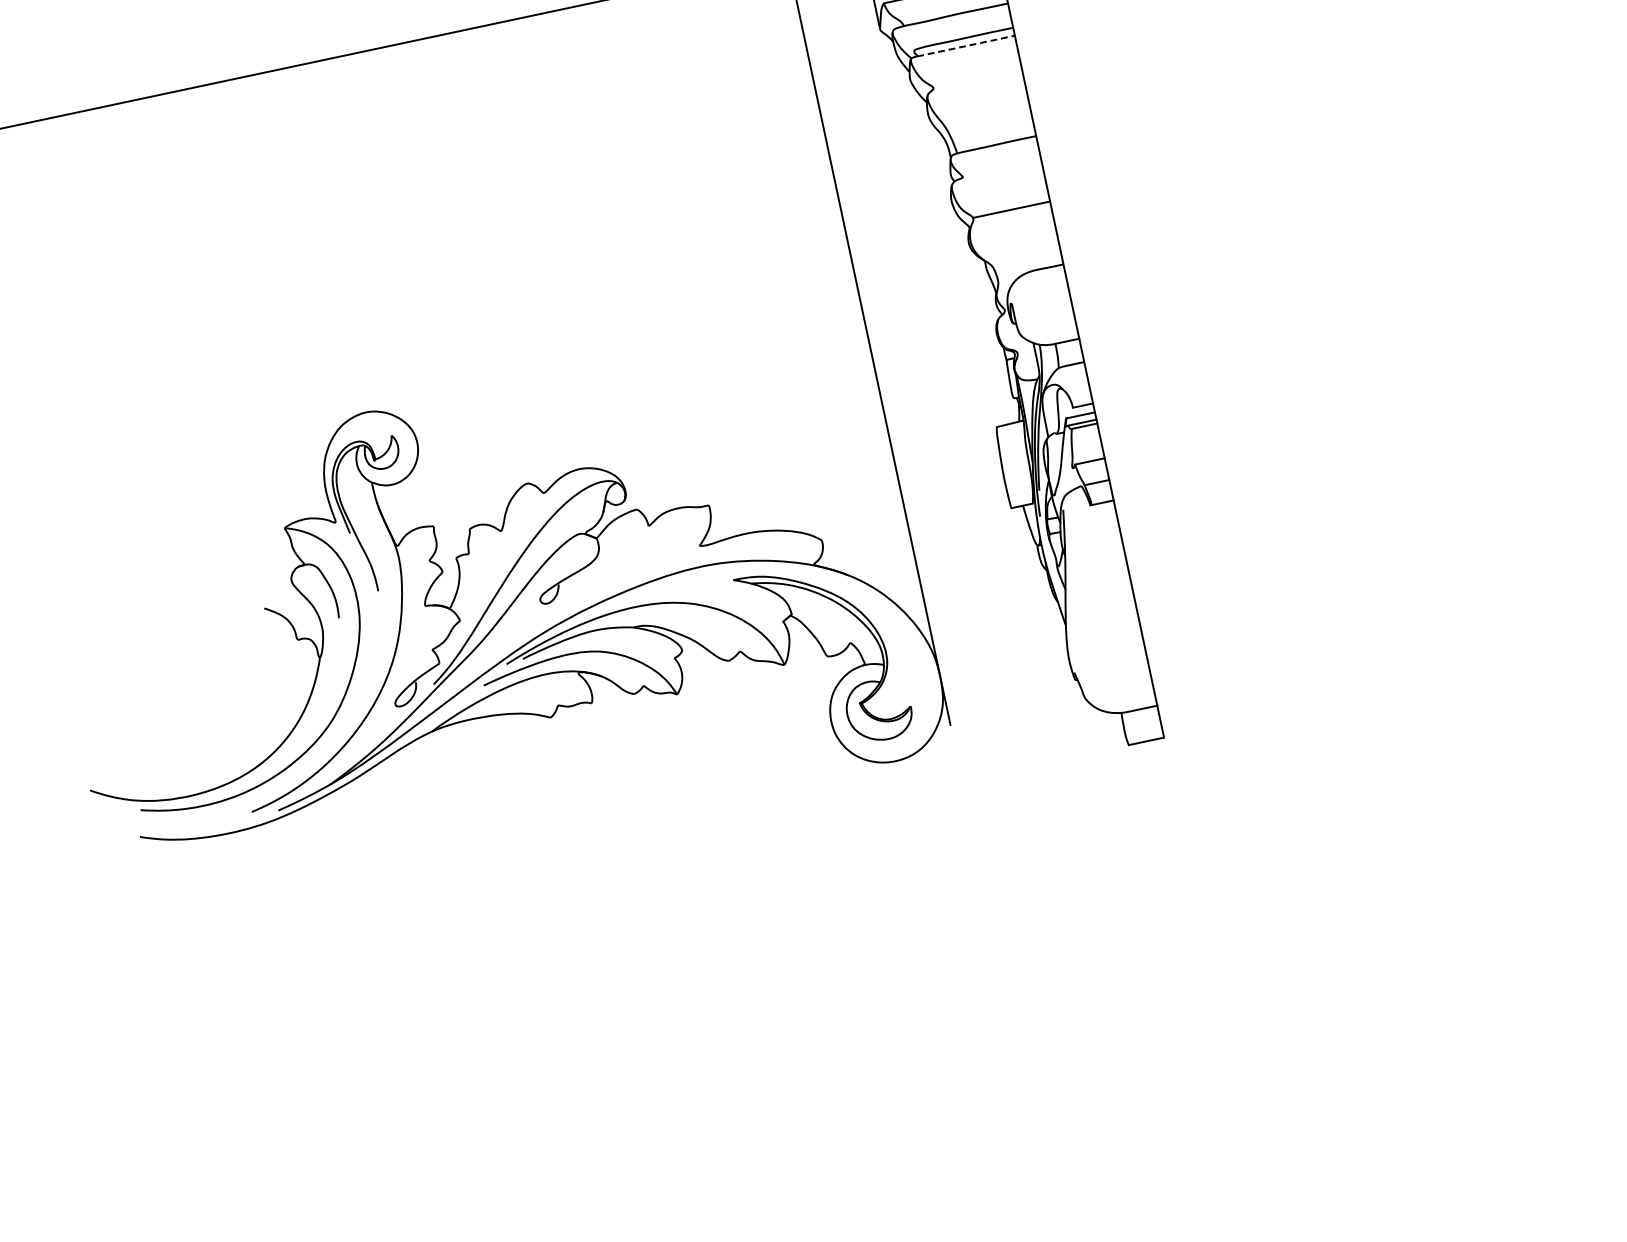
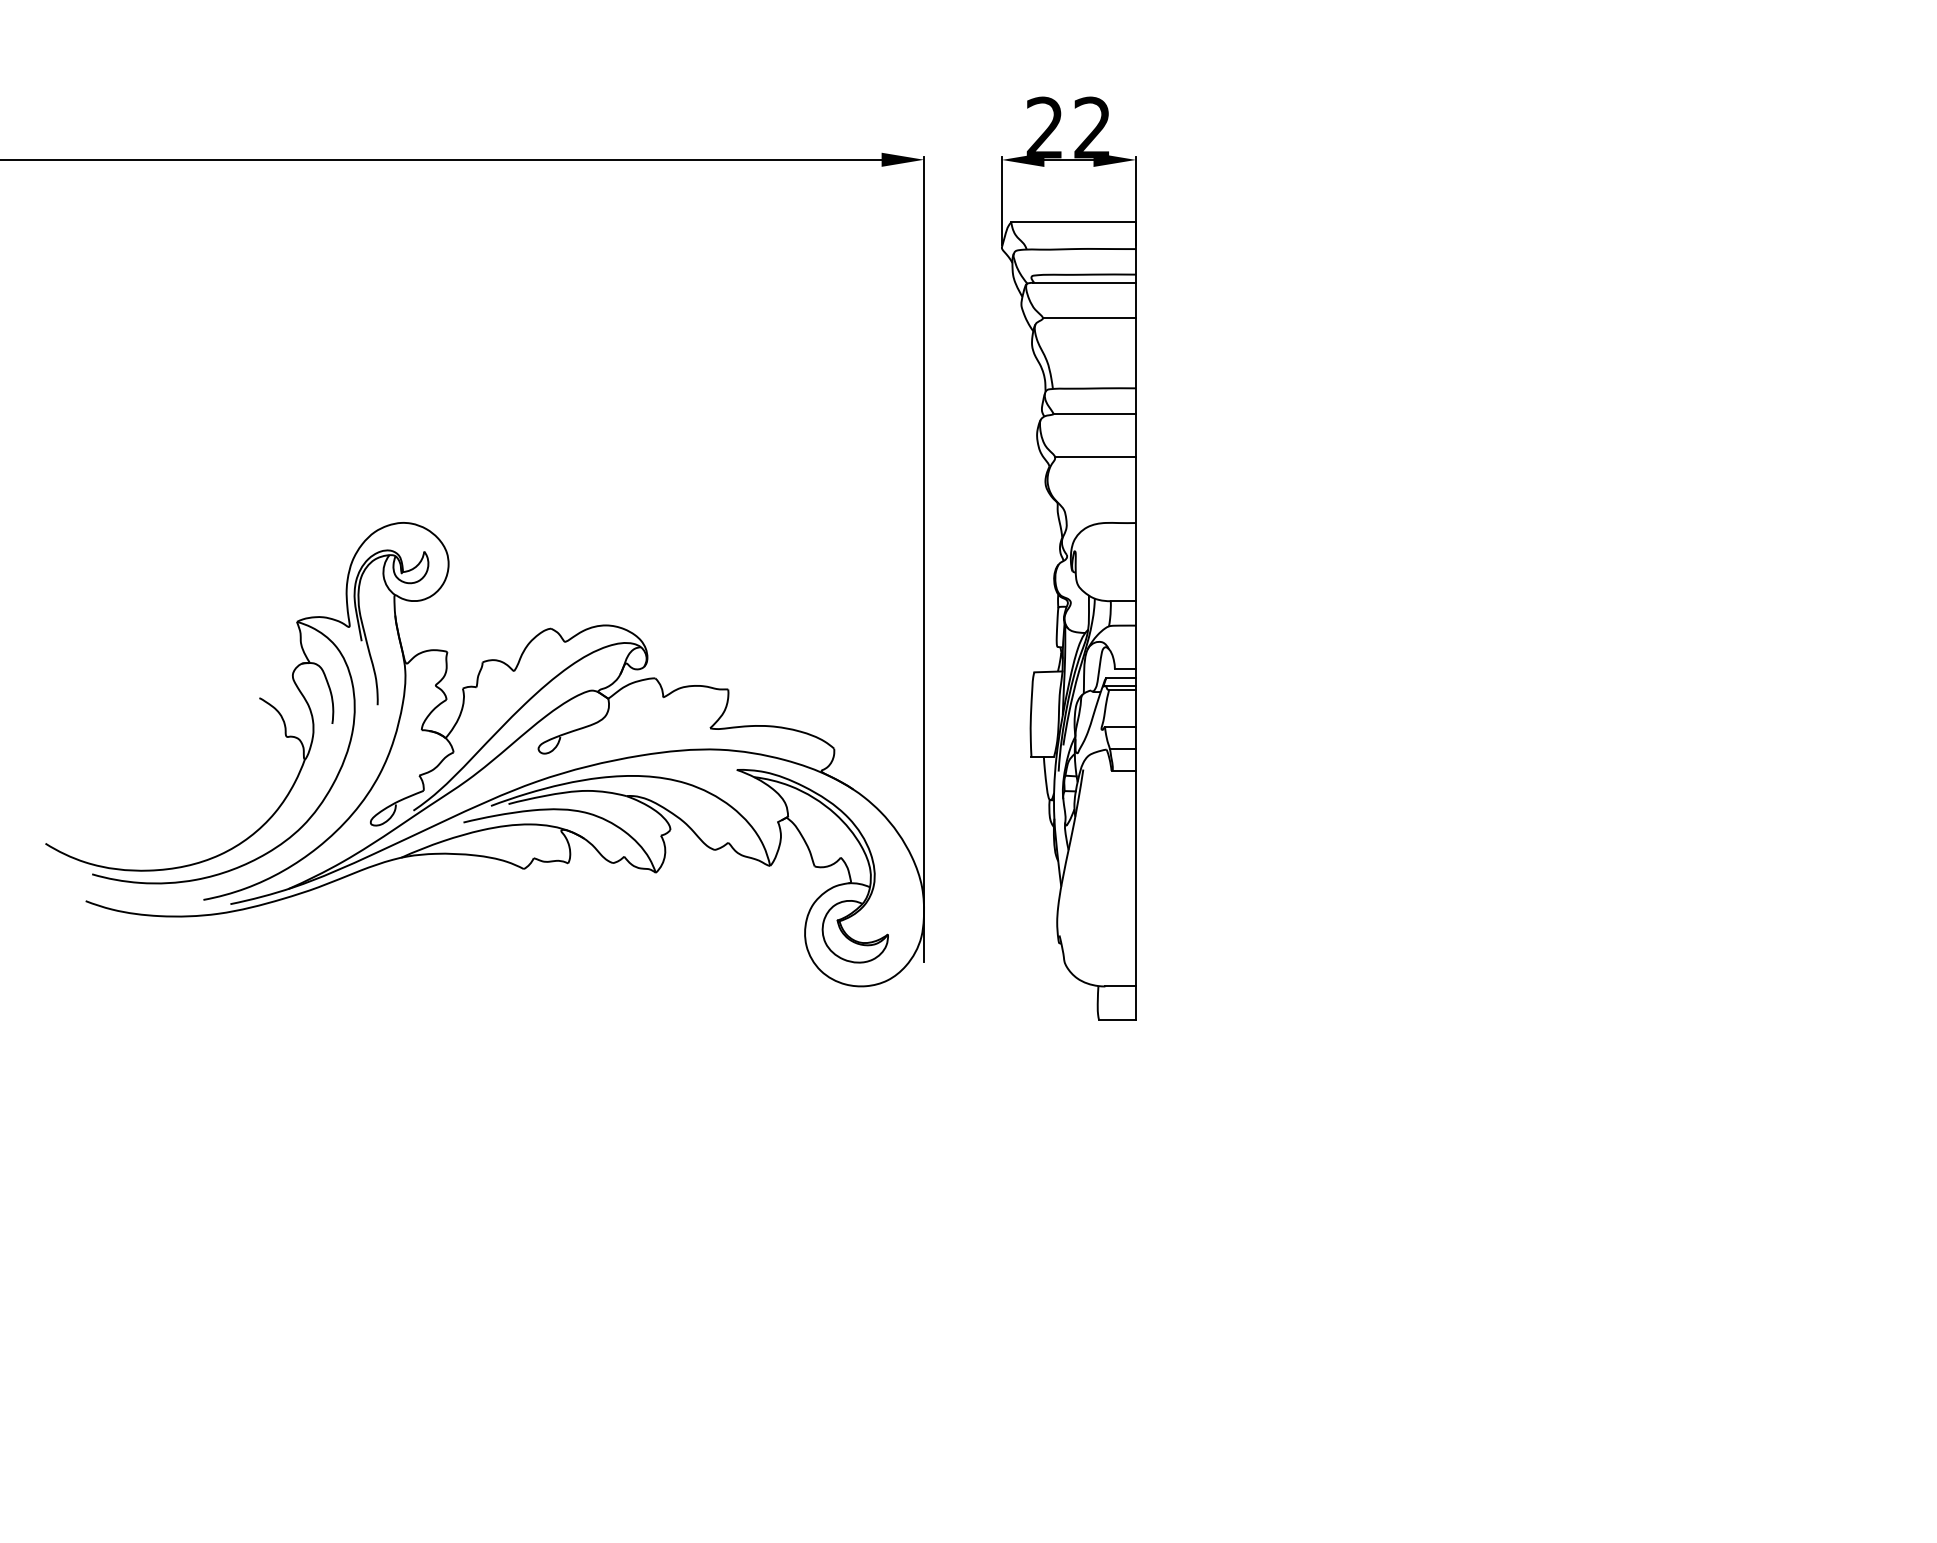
line: (966, 45) -> (1085, 282), dashed -> solid
line: (977, 79) -> (1089, 318), added
line: (1002, 169) -> (1094, 414), added

